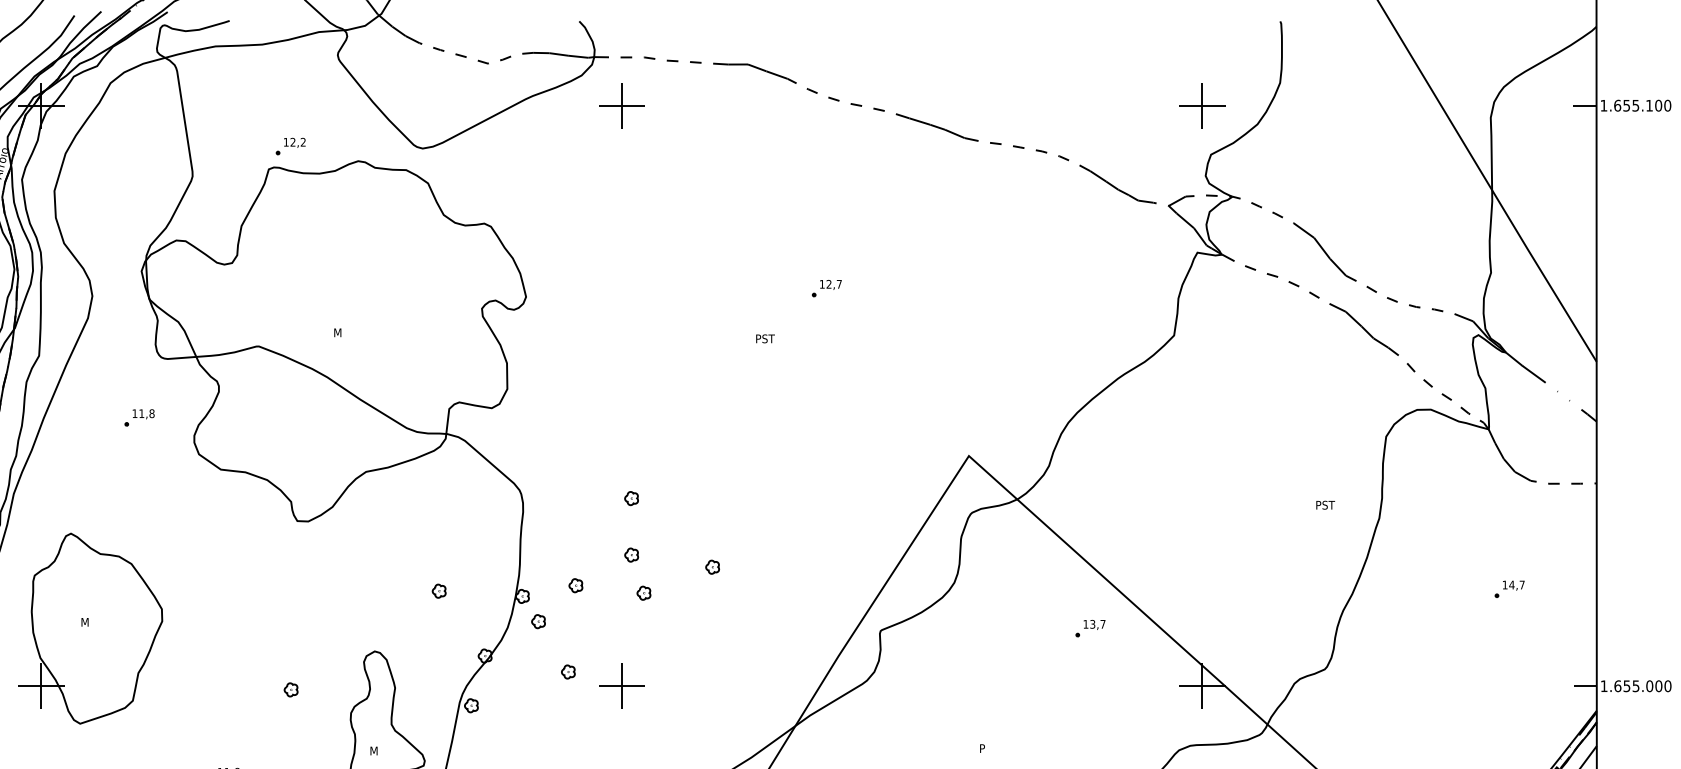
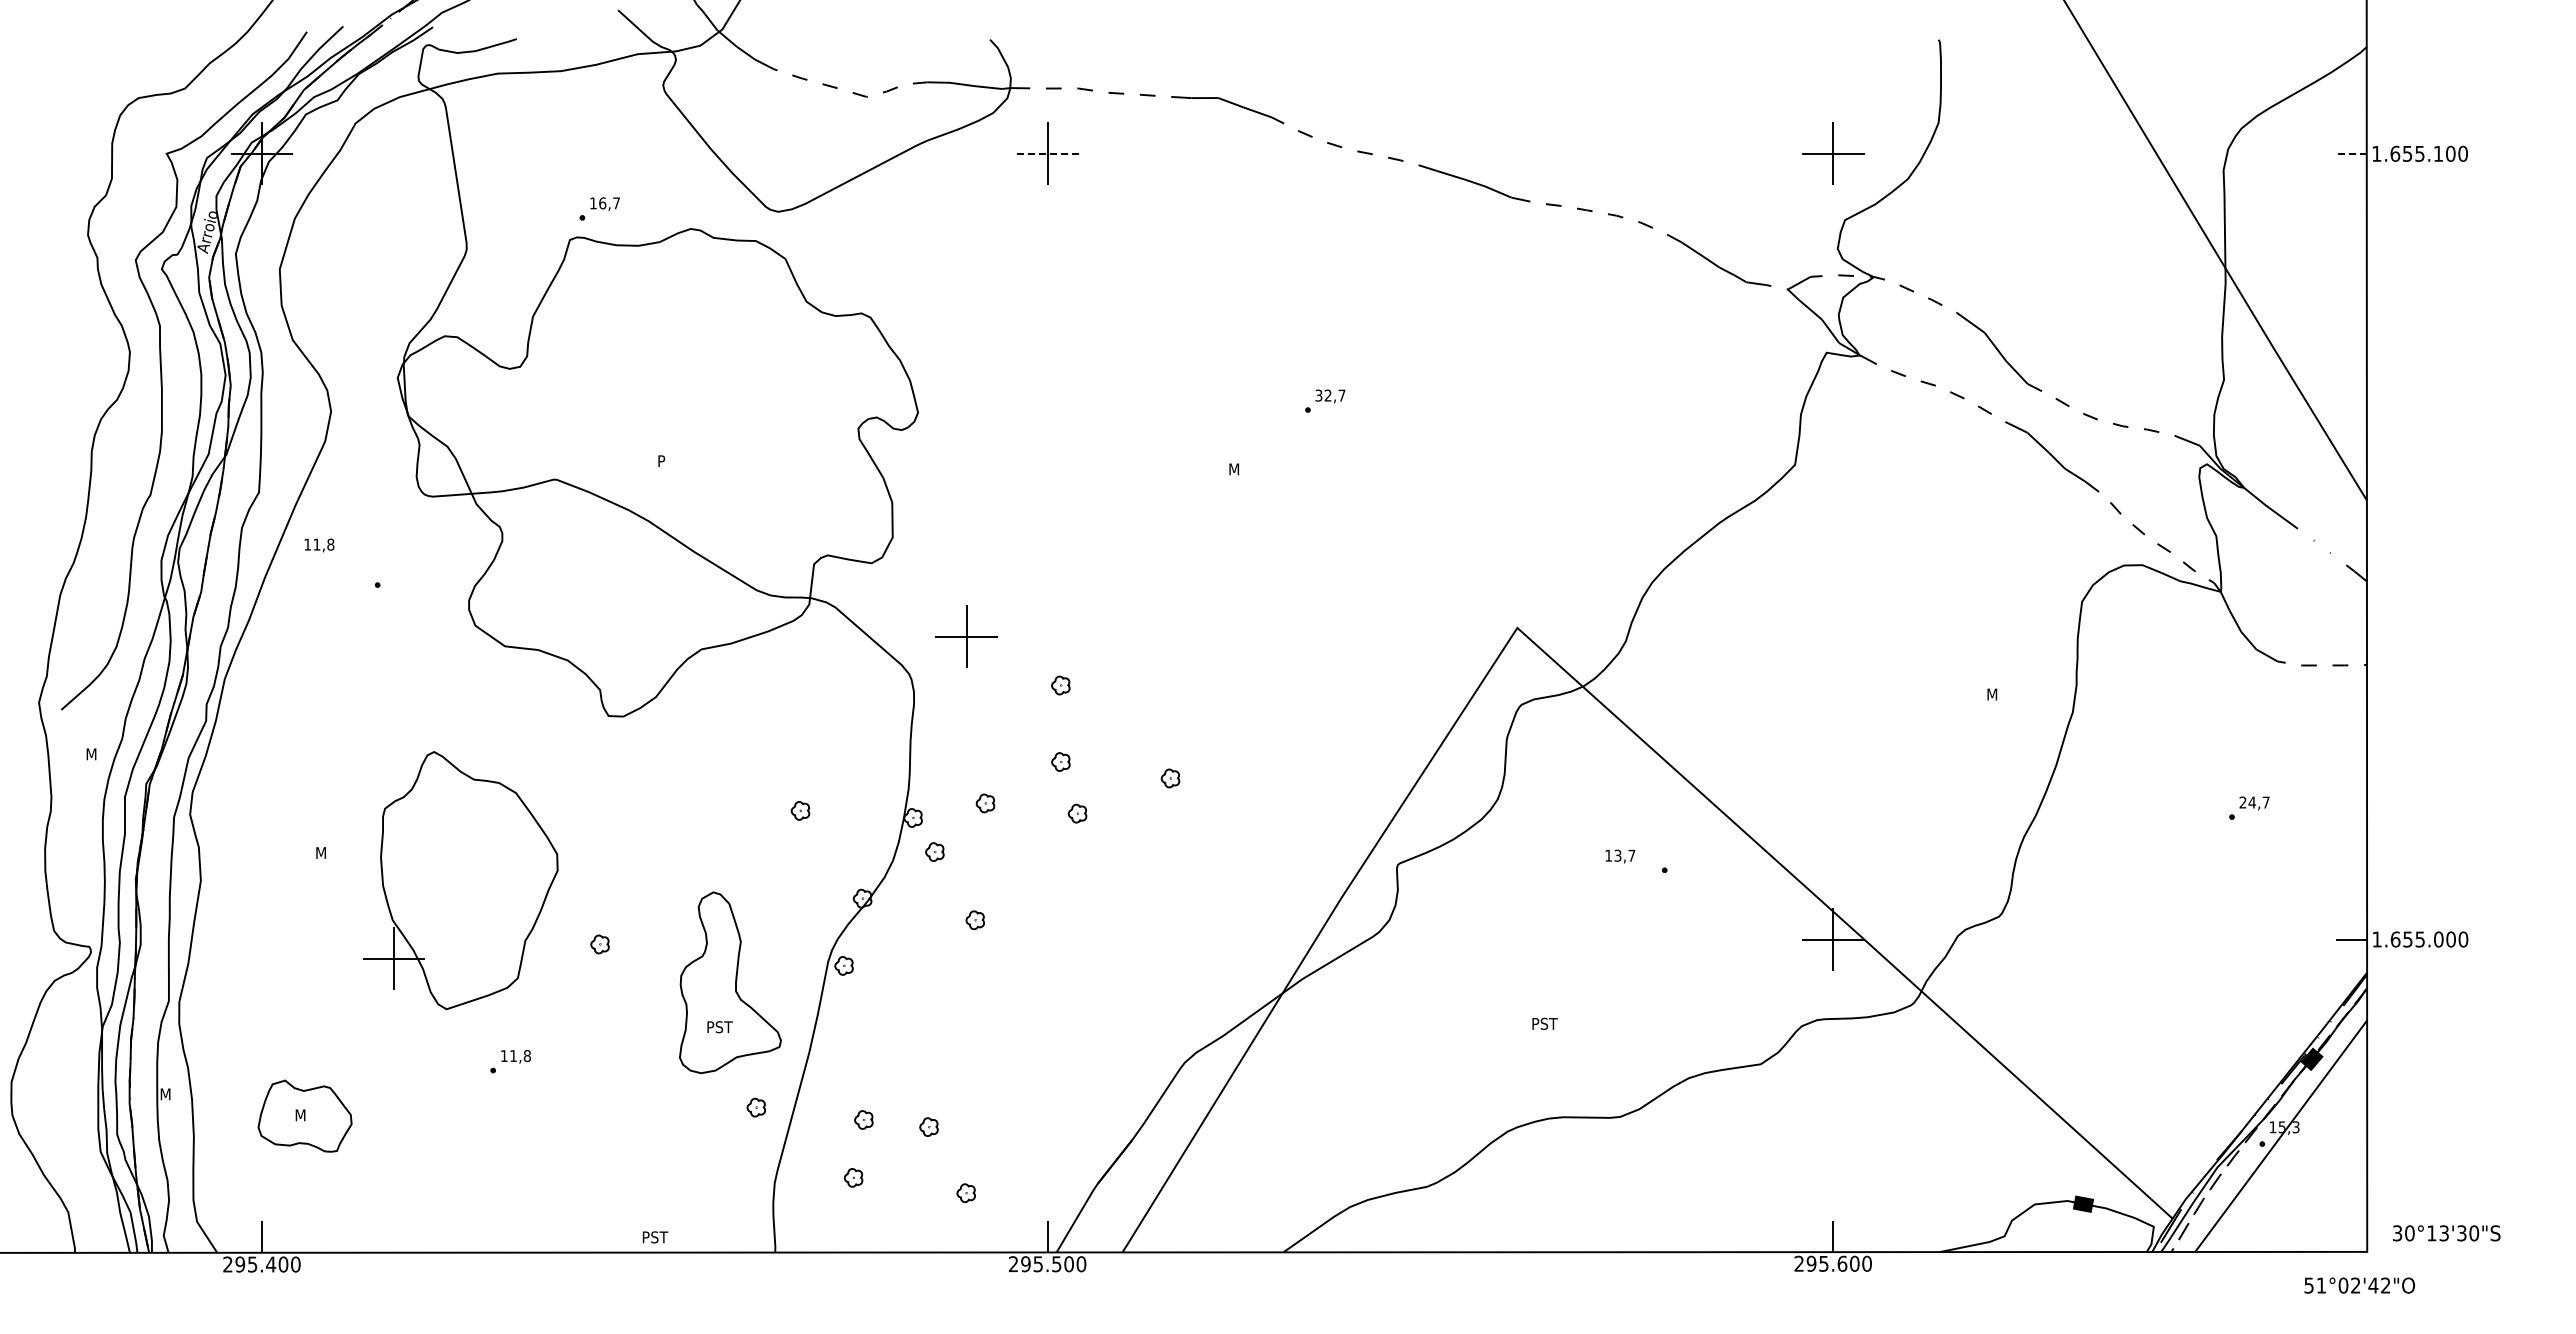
line: (621, 105) -> (1047, 153), solid -> dashed
line: (1585, 105) -> (2351, 153), solid -> dashed
text: (298, 142) -> (609, 203), 12,2 -> 16,7
text: (821, 284) -> (1318, 395), 12,7 -> 32,7
text: (338, 333) -> (663, 461), M -> P
text: (765, 338) -> (1242, 469), PST -> M
text: (143, 414) -> (319, 545), moved
text: (1325, 505) -> (2000, 694), PST -> M
text: (1504, 585) -> (2242, 802), 14,7 -> 24,7
text: (1094, 624) -> (1620, 856), moved
part: (90, 628) -> (460, 880), moved
part: (621, 686) -> (966, 636), moved
text: (991, 748) -> (1548, 1023), P -> PST
text: (380, 751) -> (720, 1027), M -> PST

